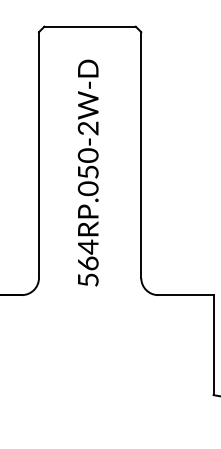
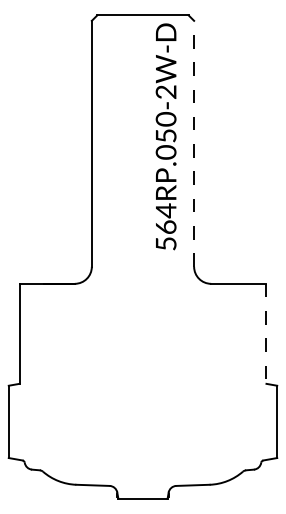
line: (141, 154) -> (194, 143), solid -> dashed
text: (87, 172) -> (165, 136), moved
line: (213, 345) -> (266, 334), solid -> dashed

